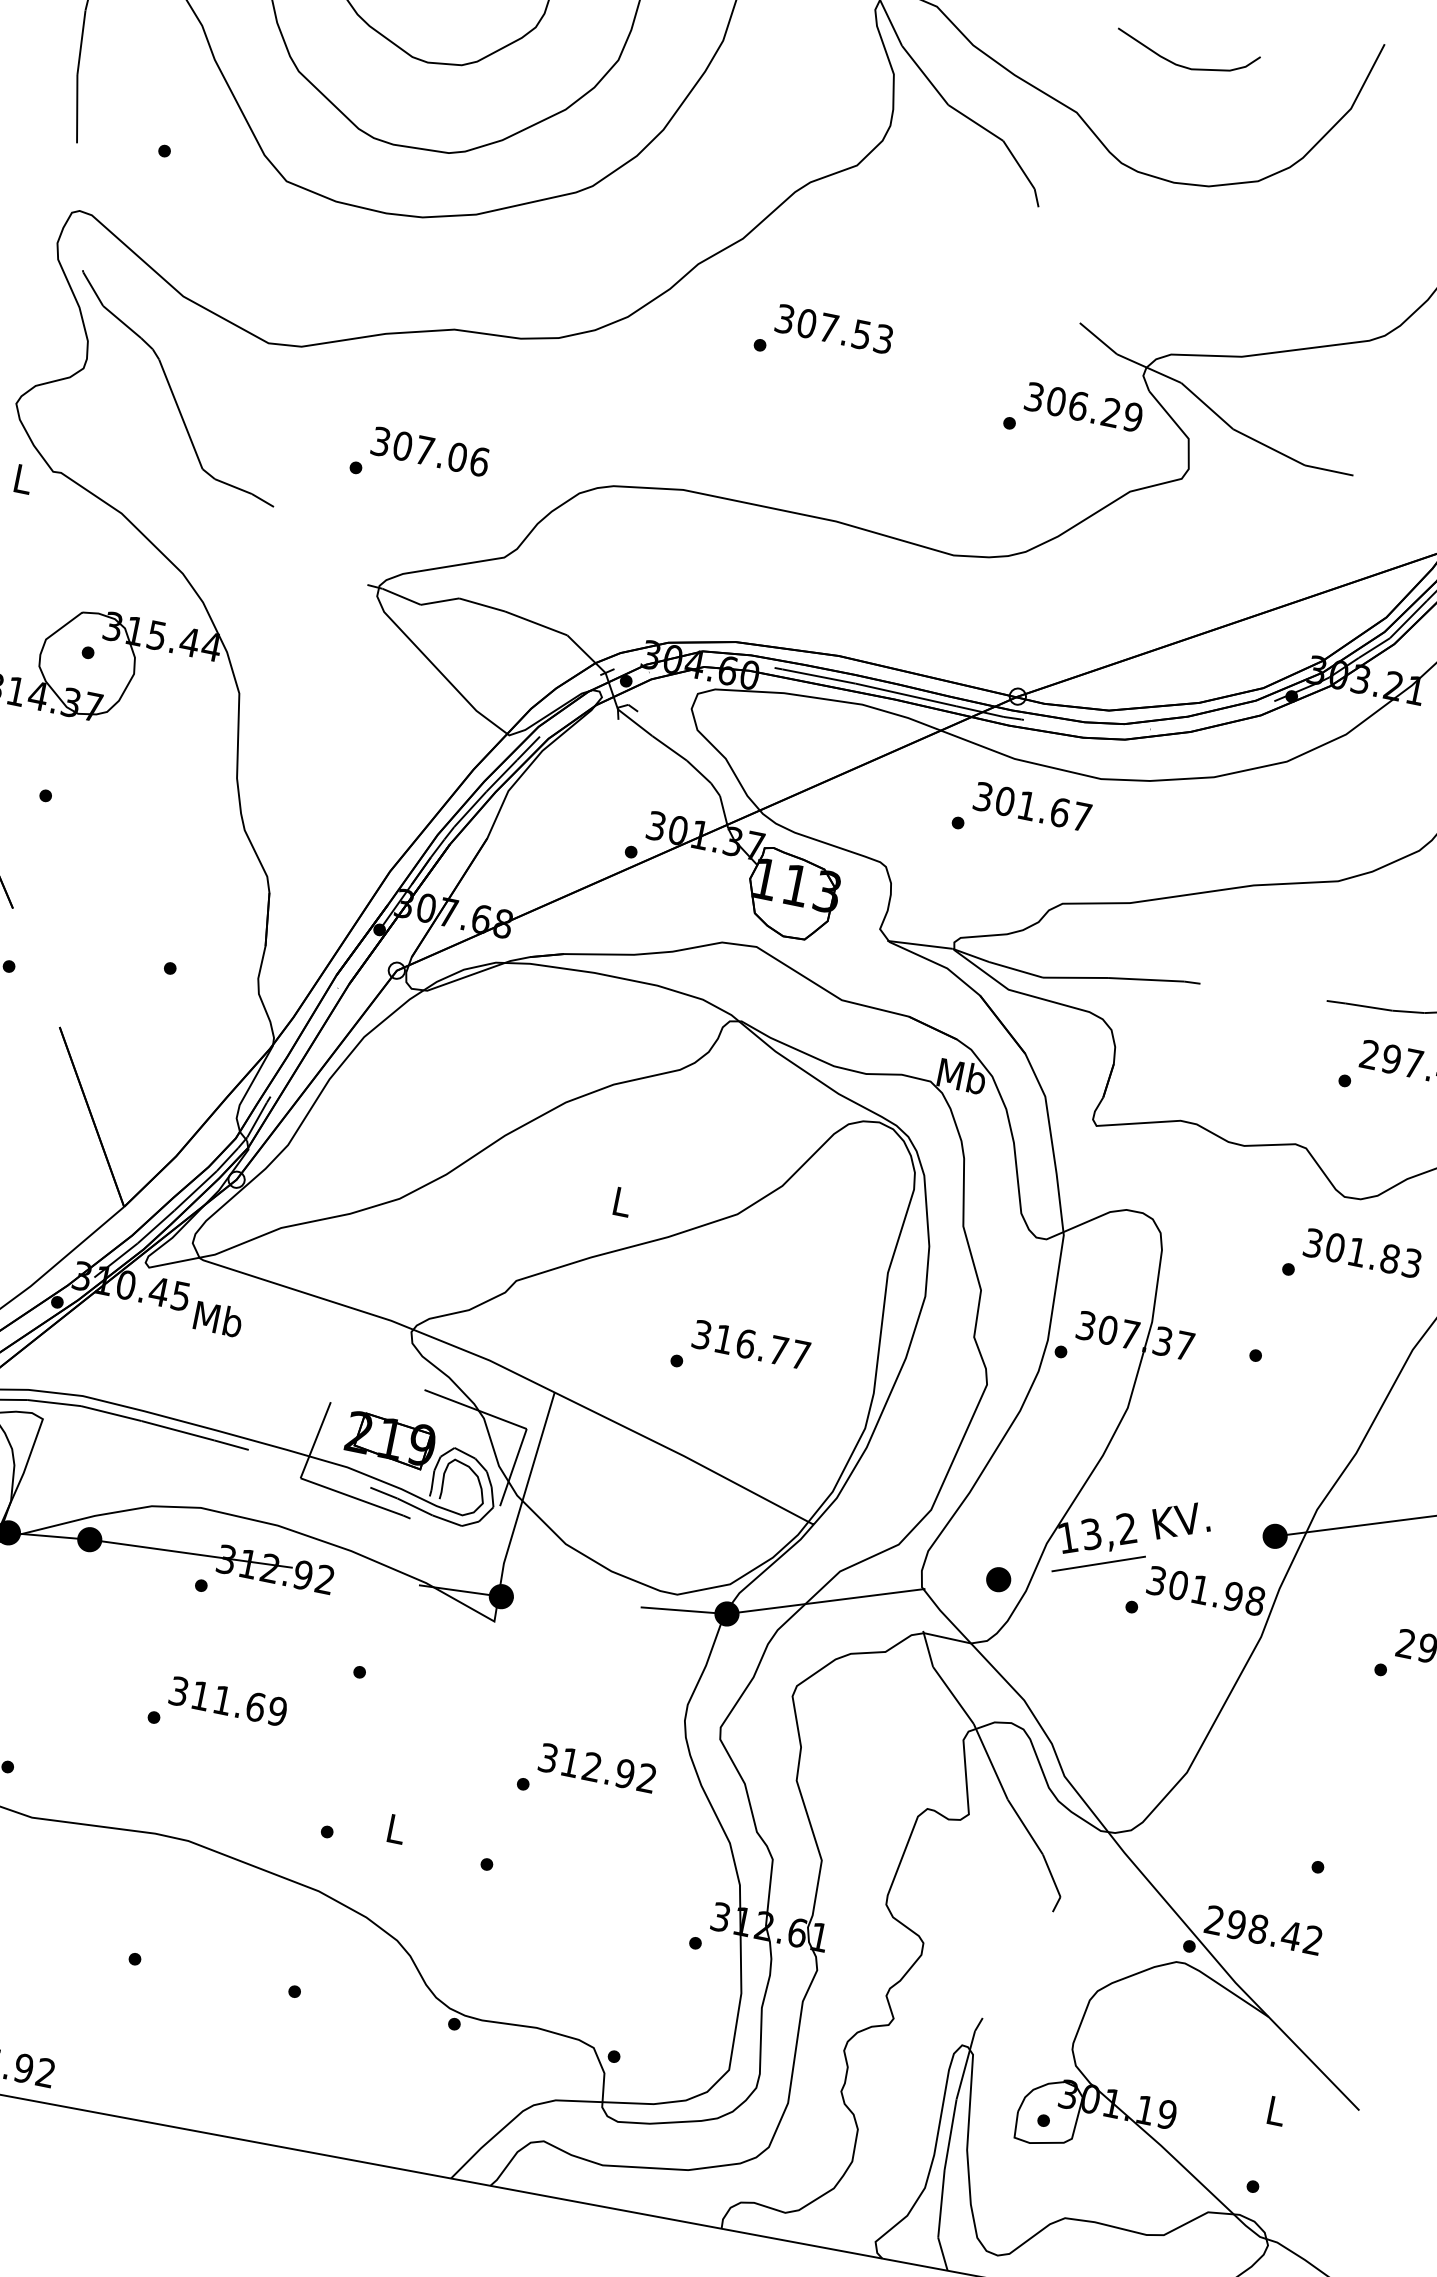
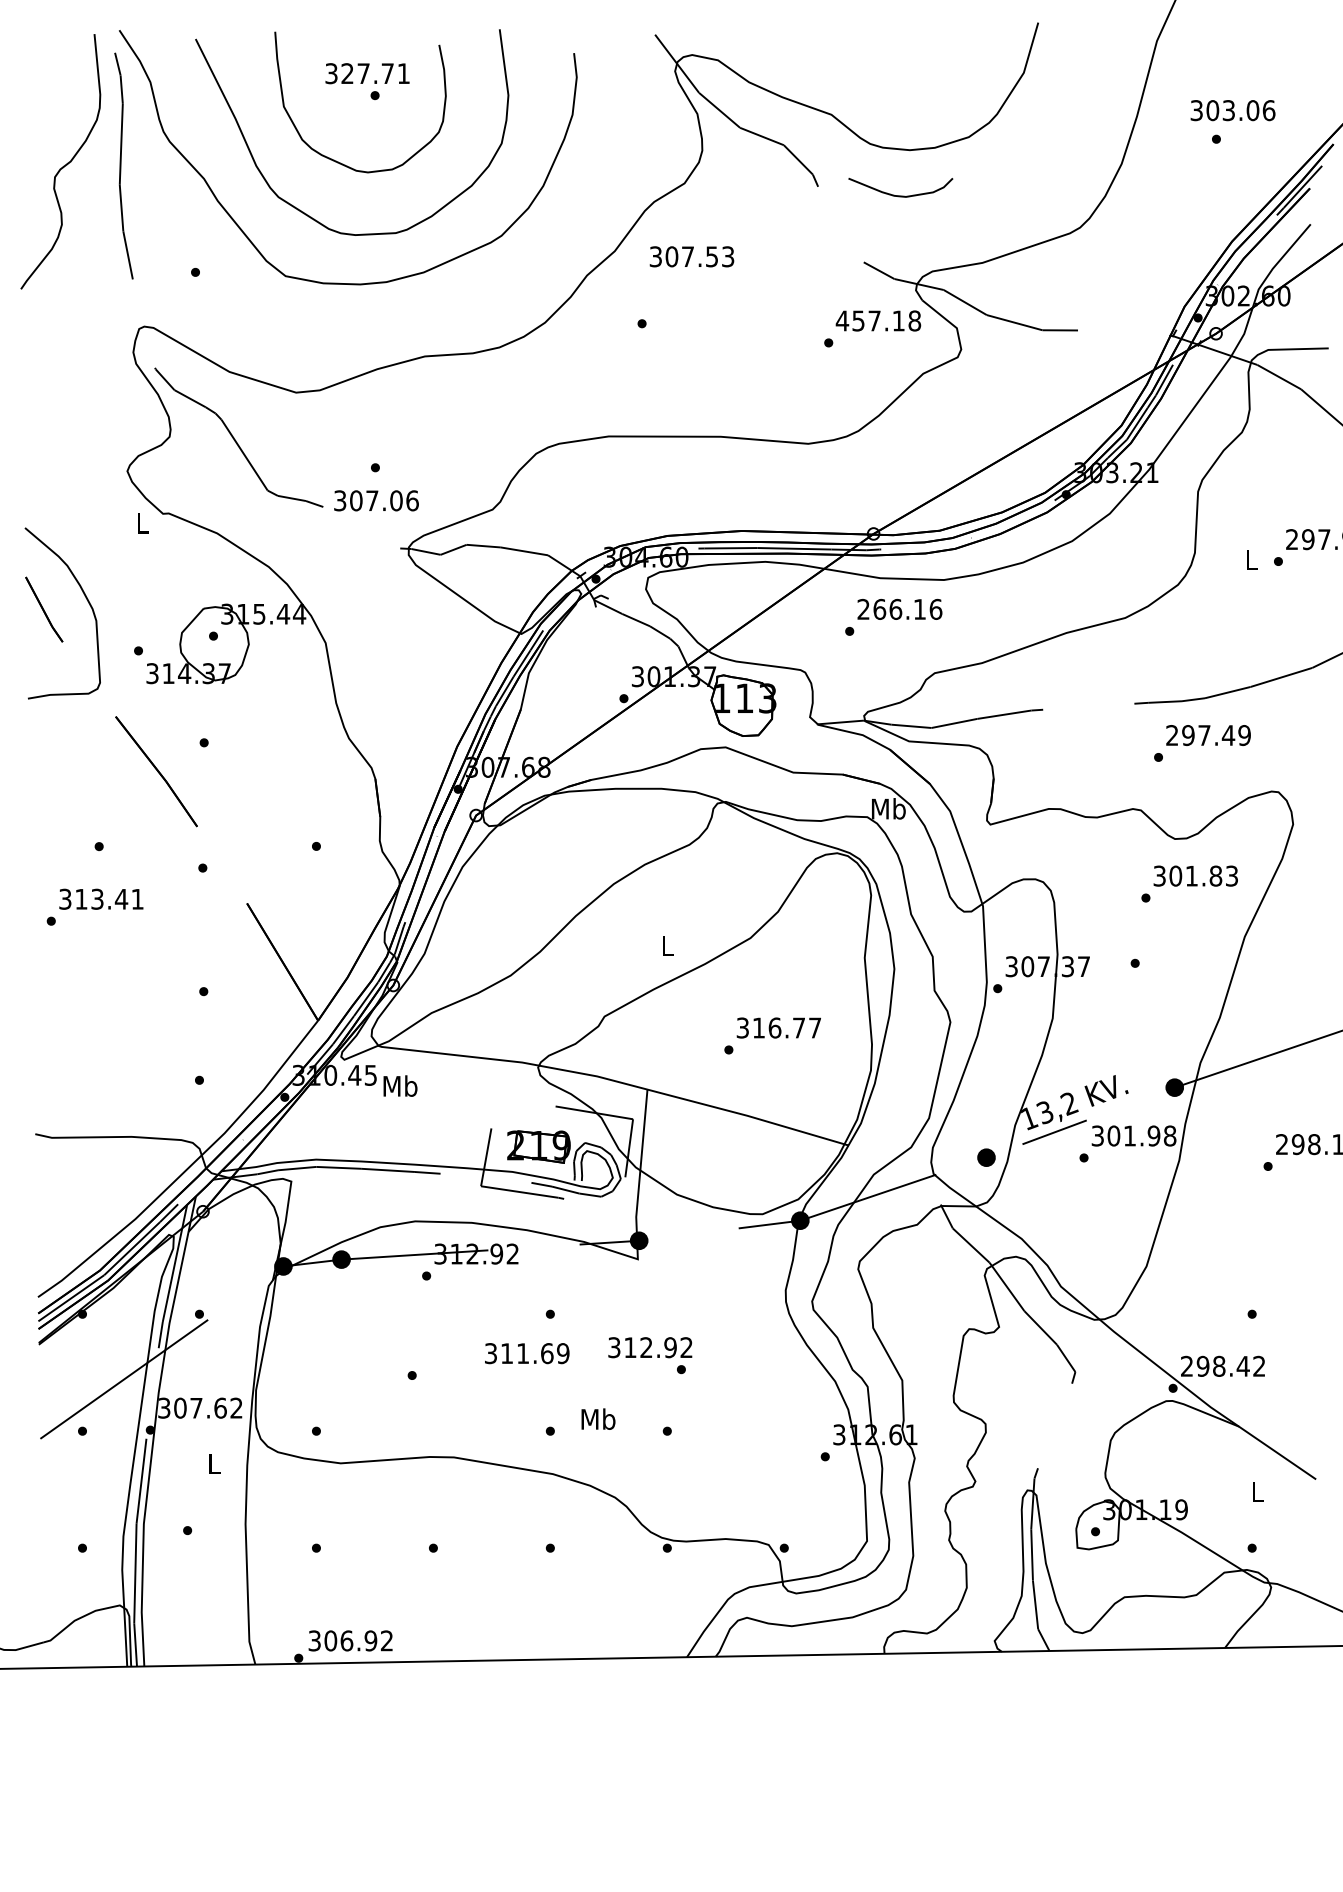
curve: (1184, 65) -> (900, 195), moved
text: (833, 328) -> (691, 256), moved
text: (1083, 406) -> (878, 320), 306.29 -> 457.18
text: (430, 451) -> (376, 500), moved
text: (1032, 805) -> (899, 608), 301.67 -> 266.16
text: (228, 1701) -> (527, 1353), moved
text: (597, 1767) -> (650, 1347), moved
text: (396, 1827) -> (598, 1418), L -> Mb

